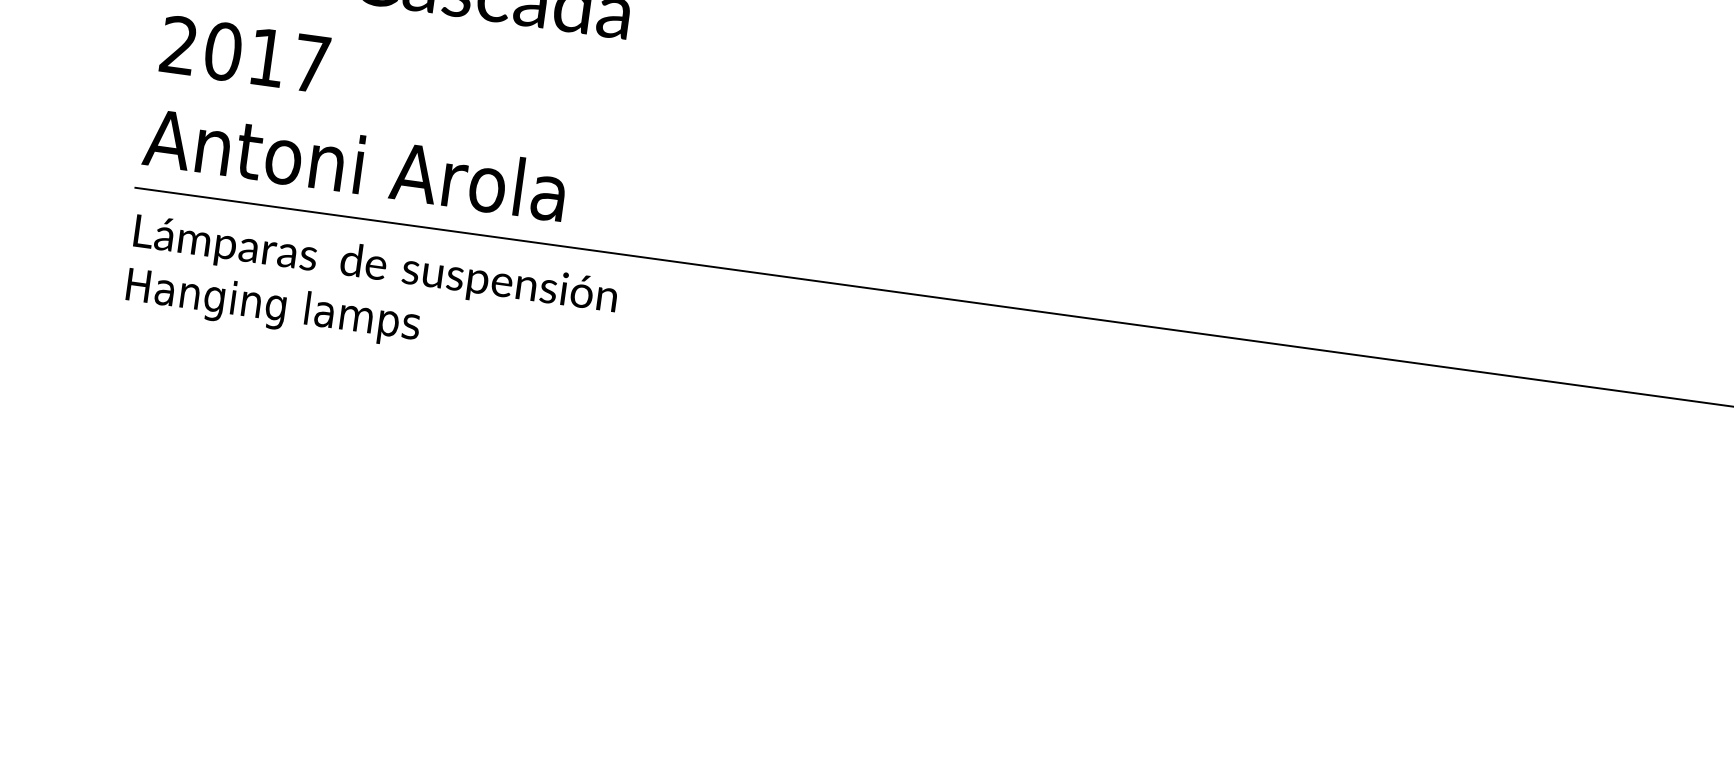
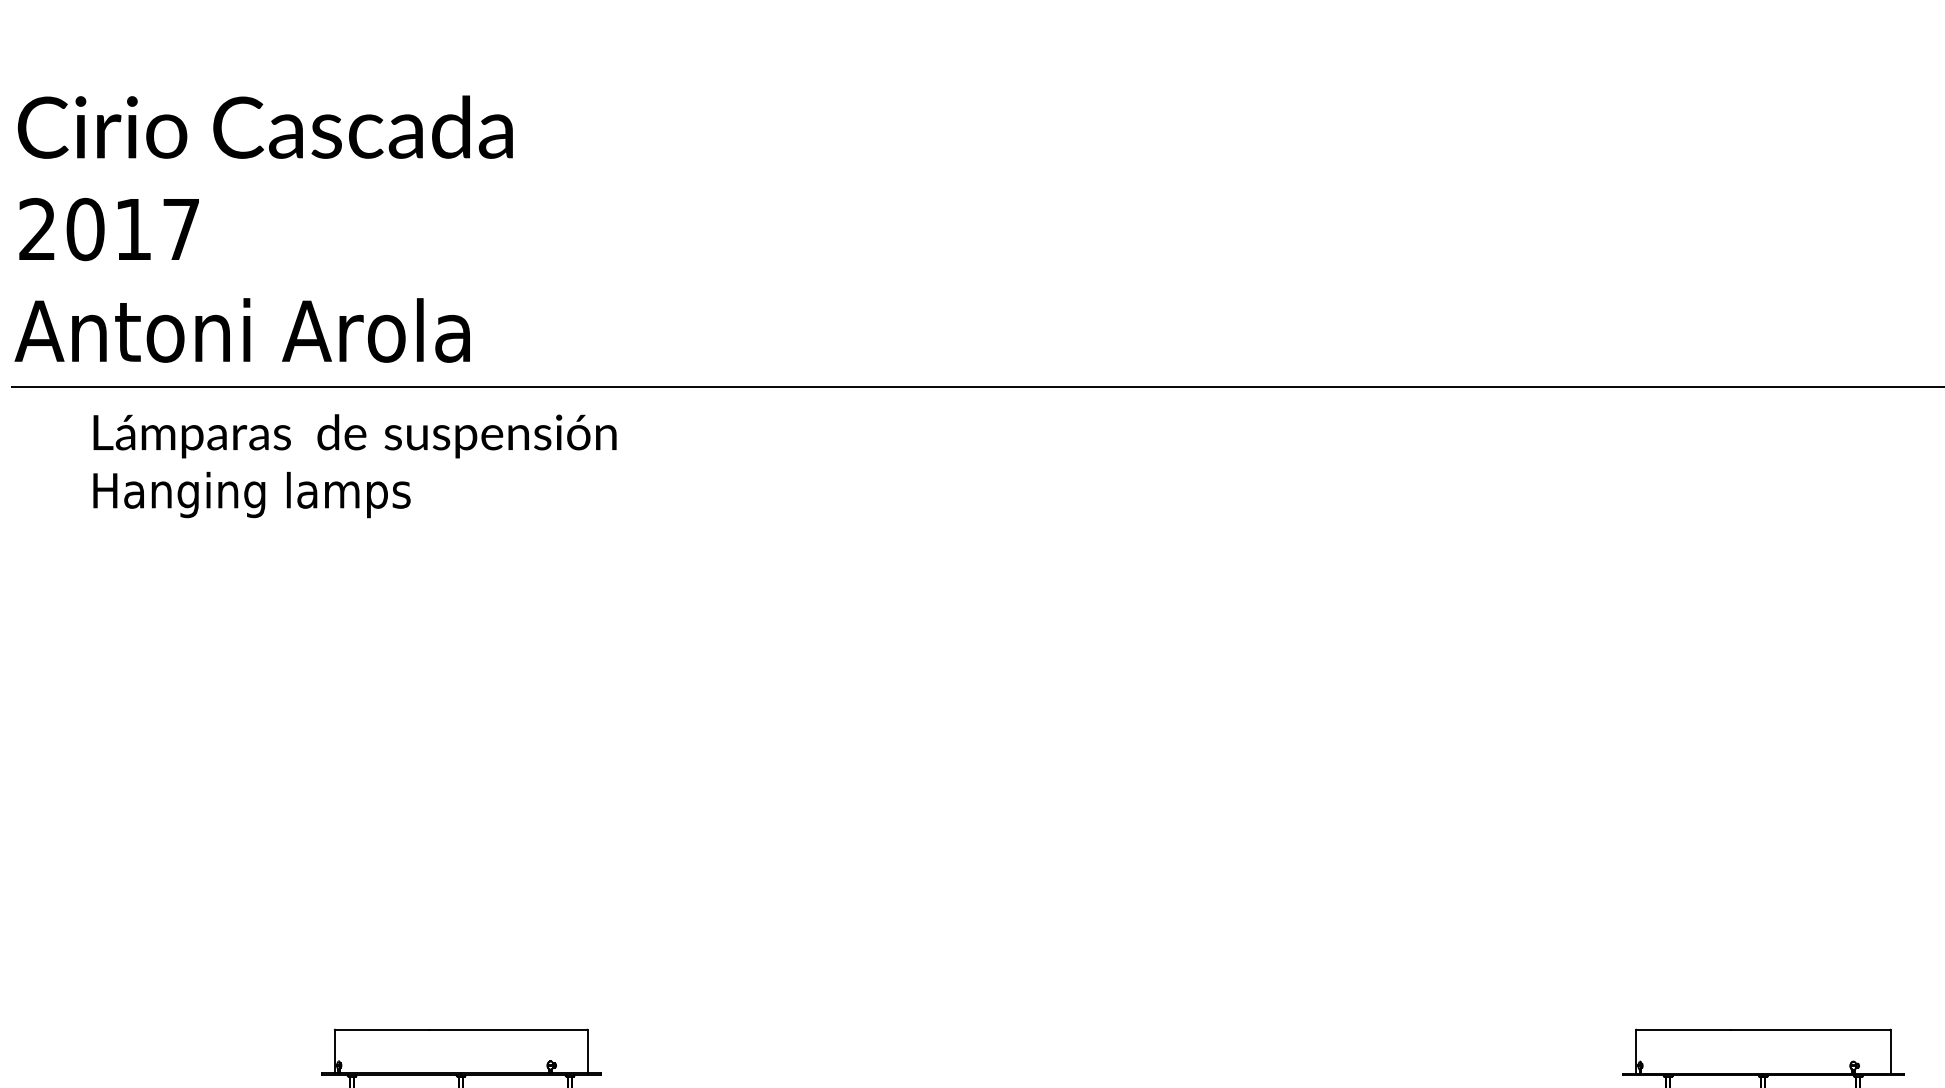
text: (371, 294) -> (354, 466), moved

